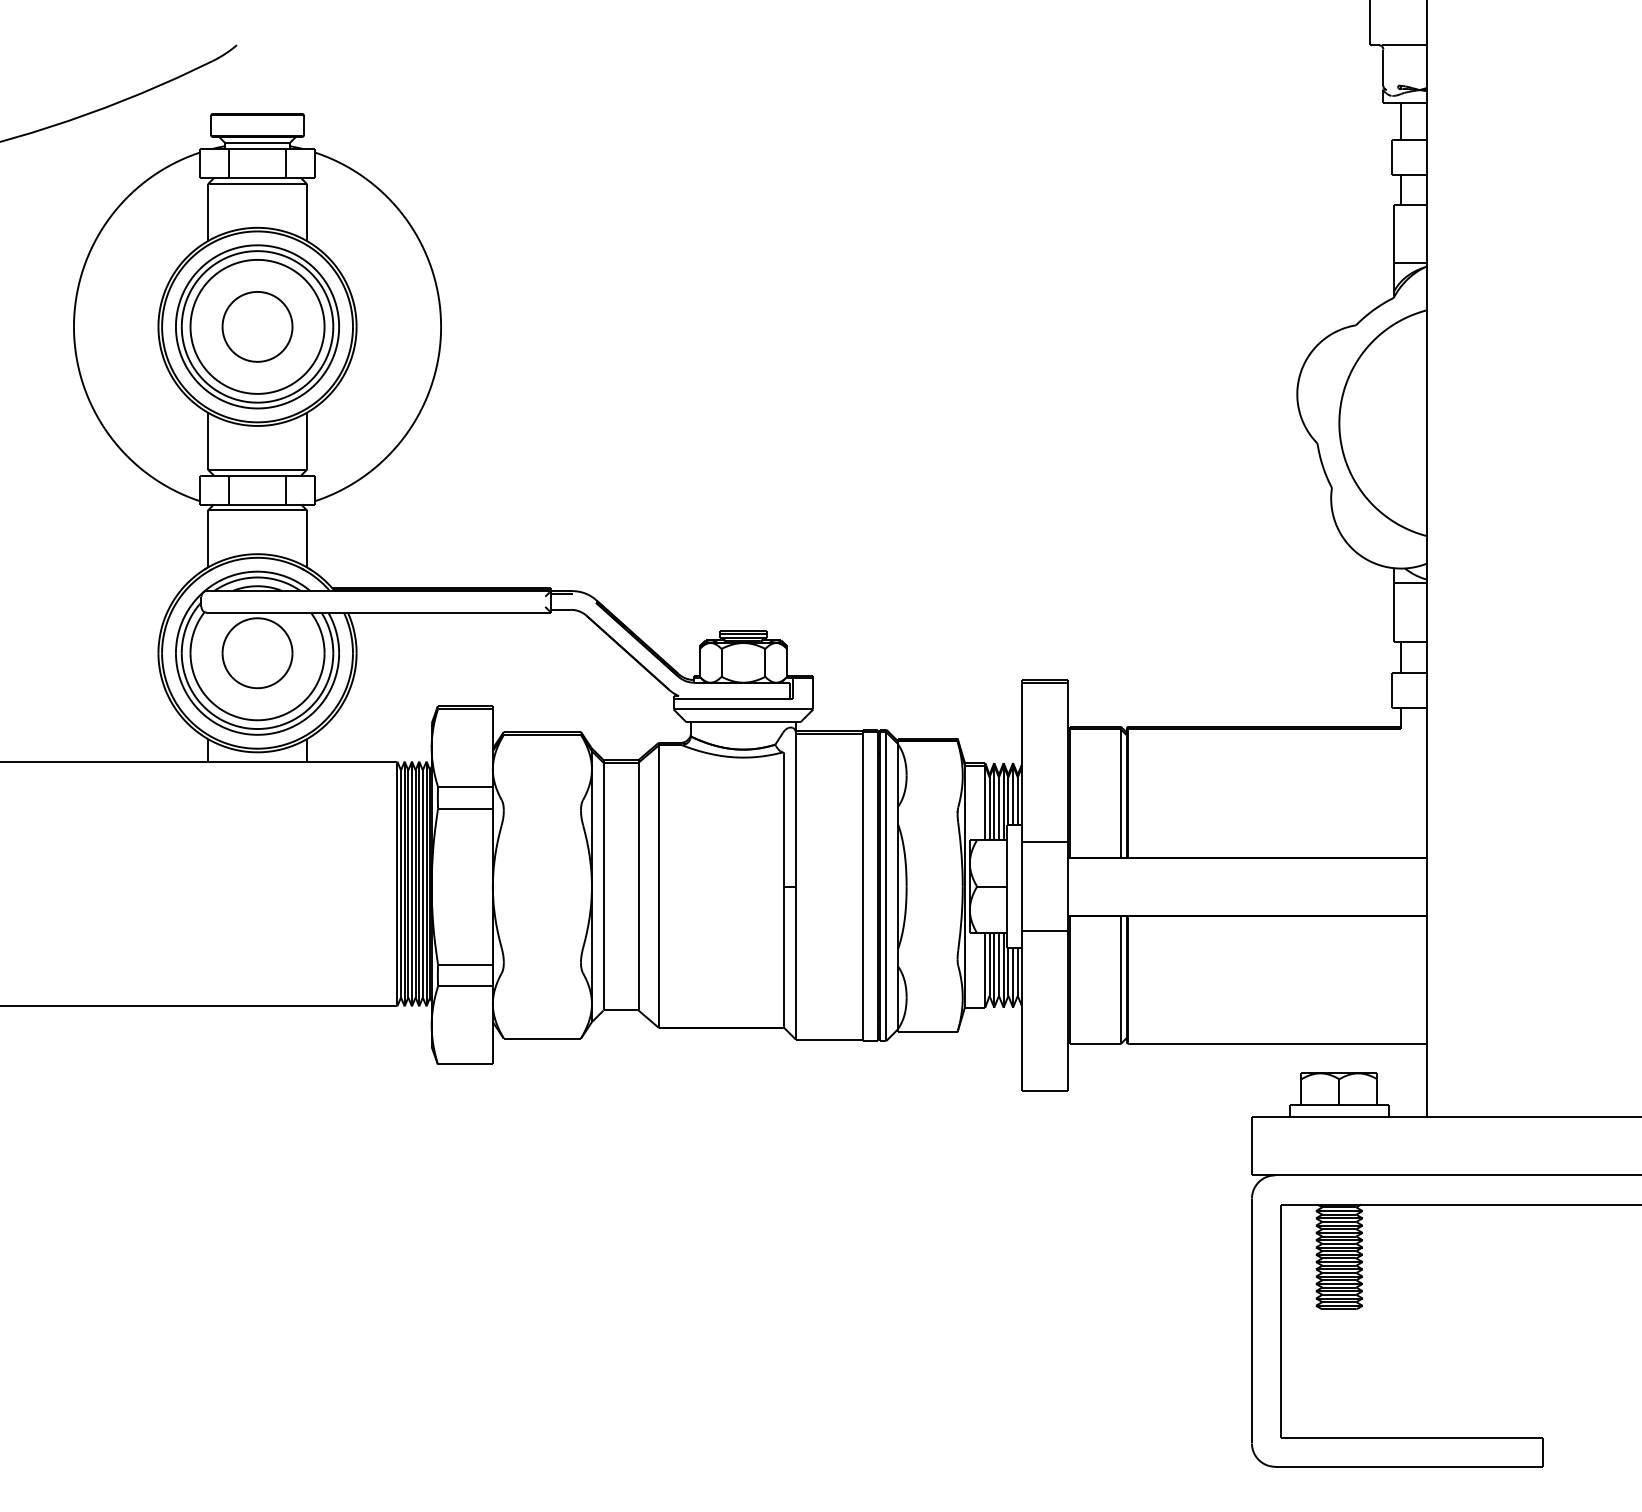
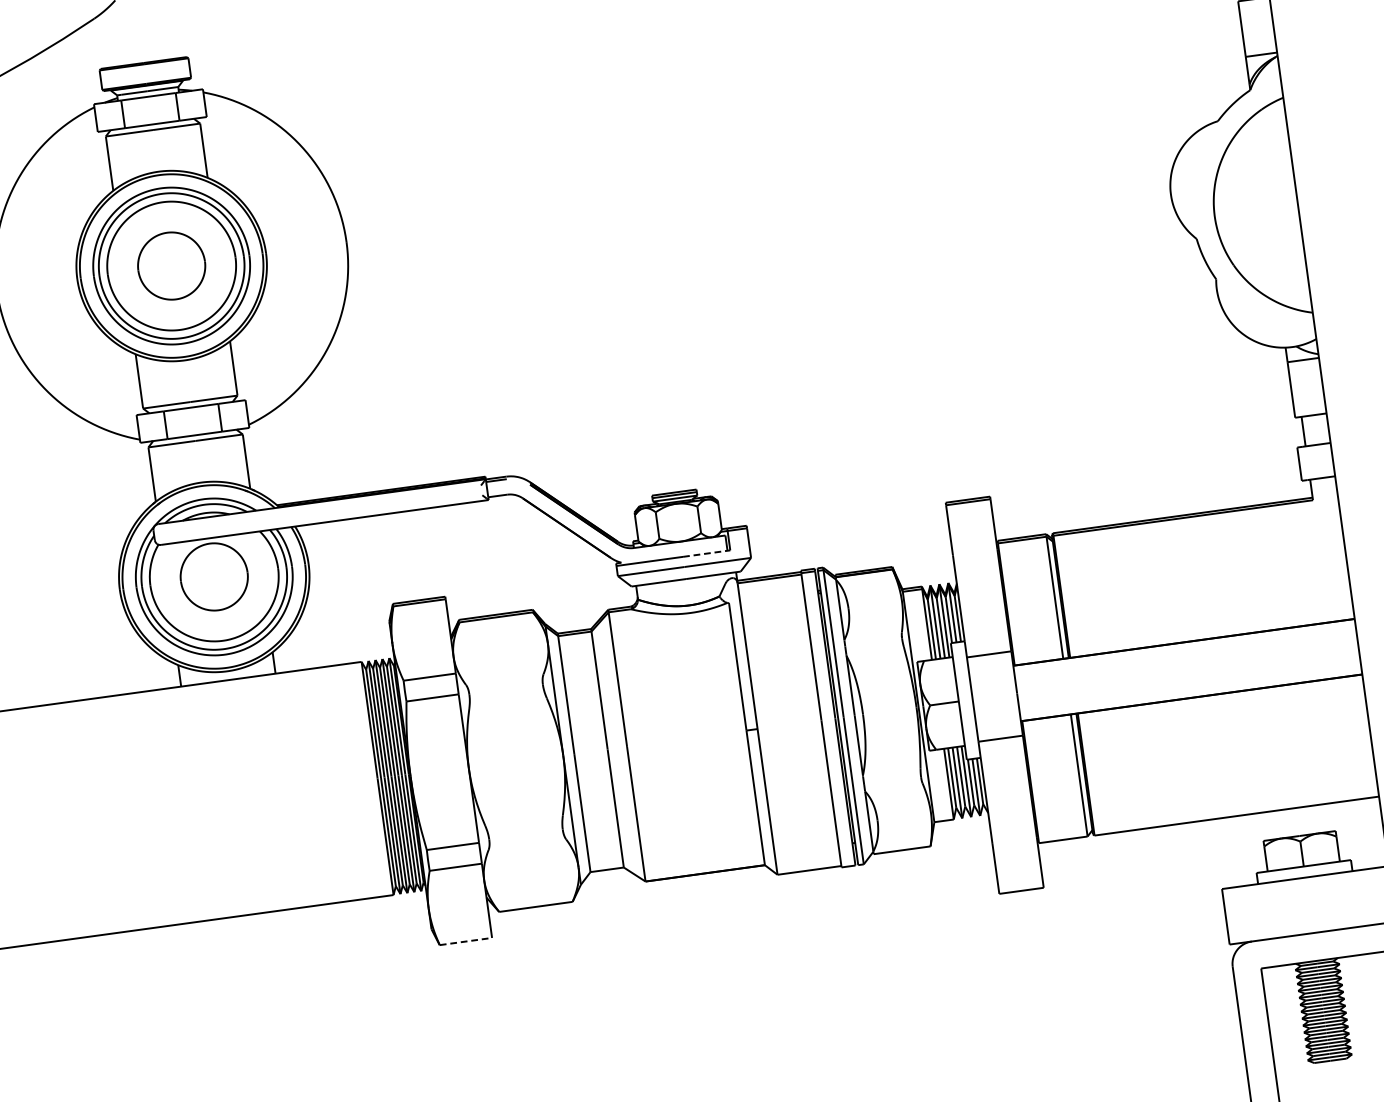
line: (768, 698) -> (706, 553), solid -> dashed
line: (465, 1064) -> (466, 941), solid -> dashed

